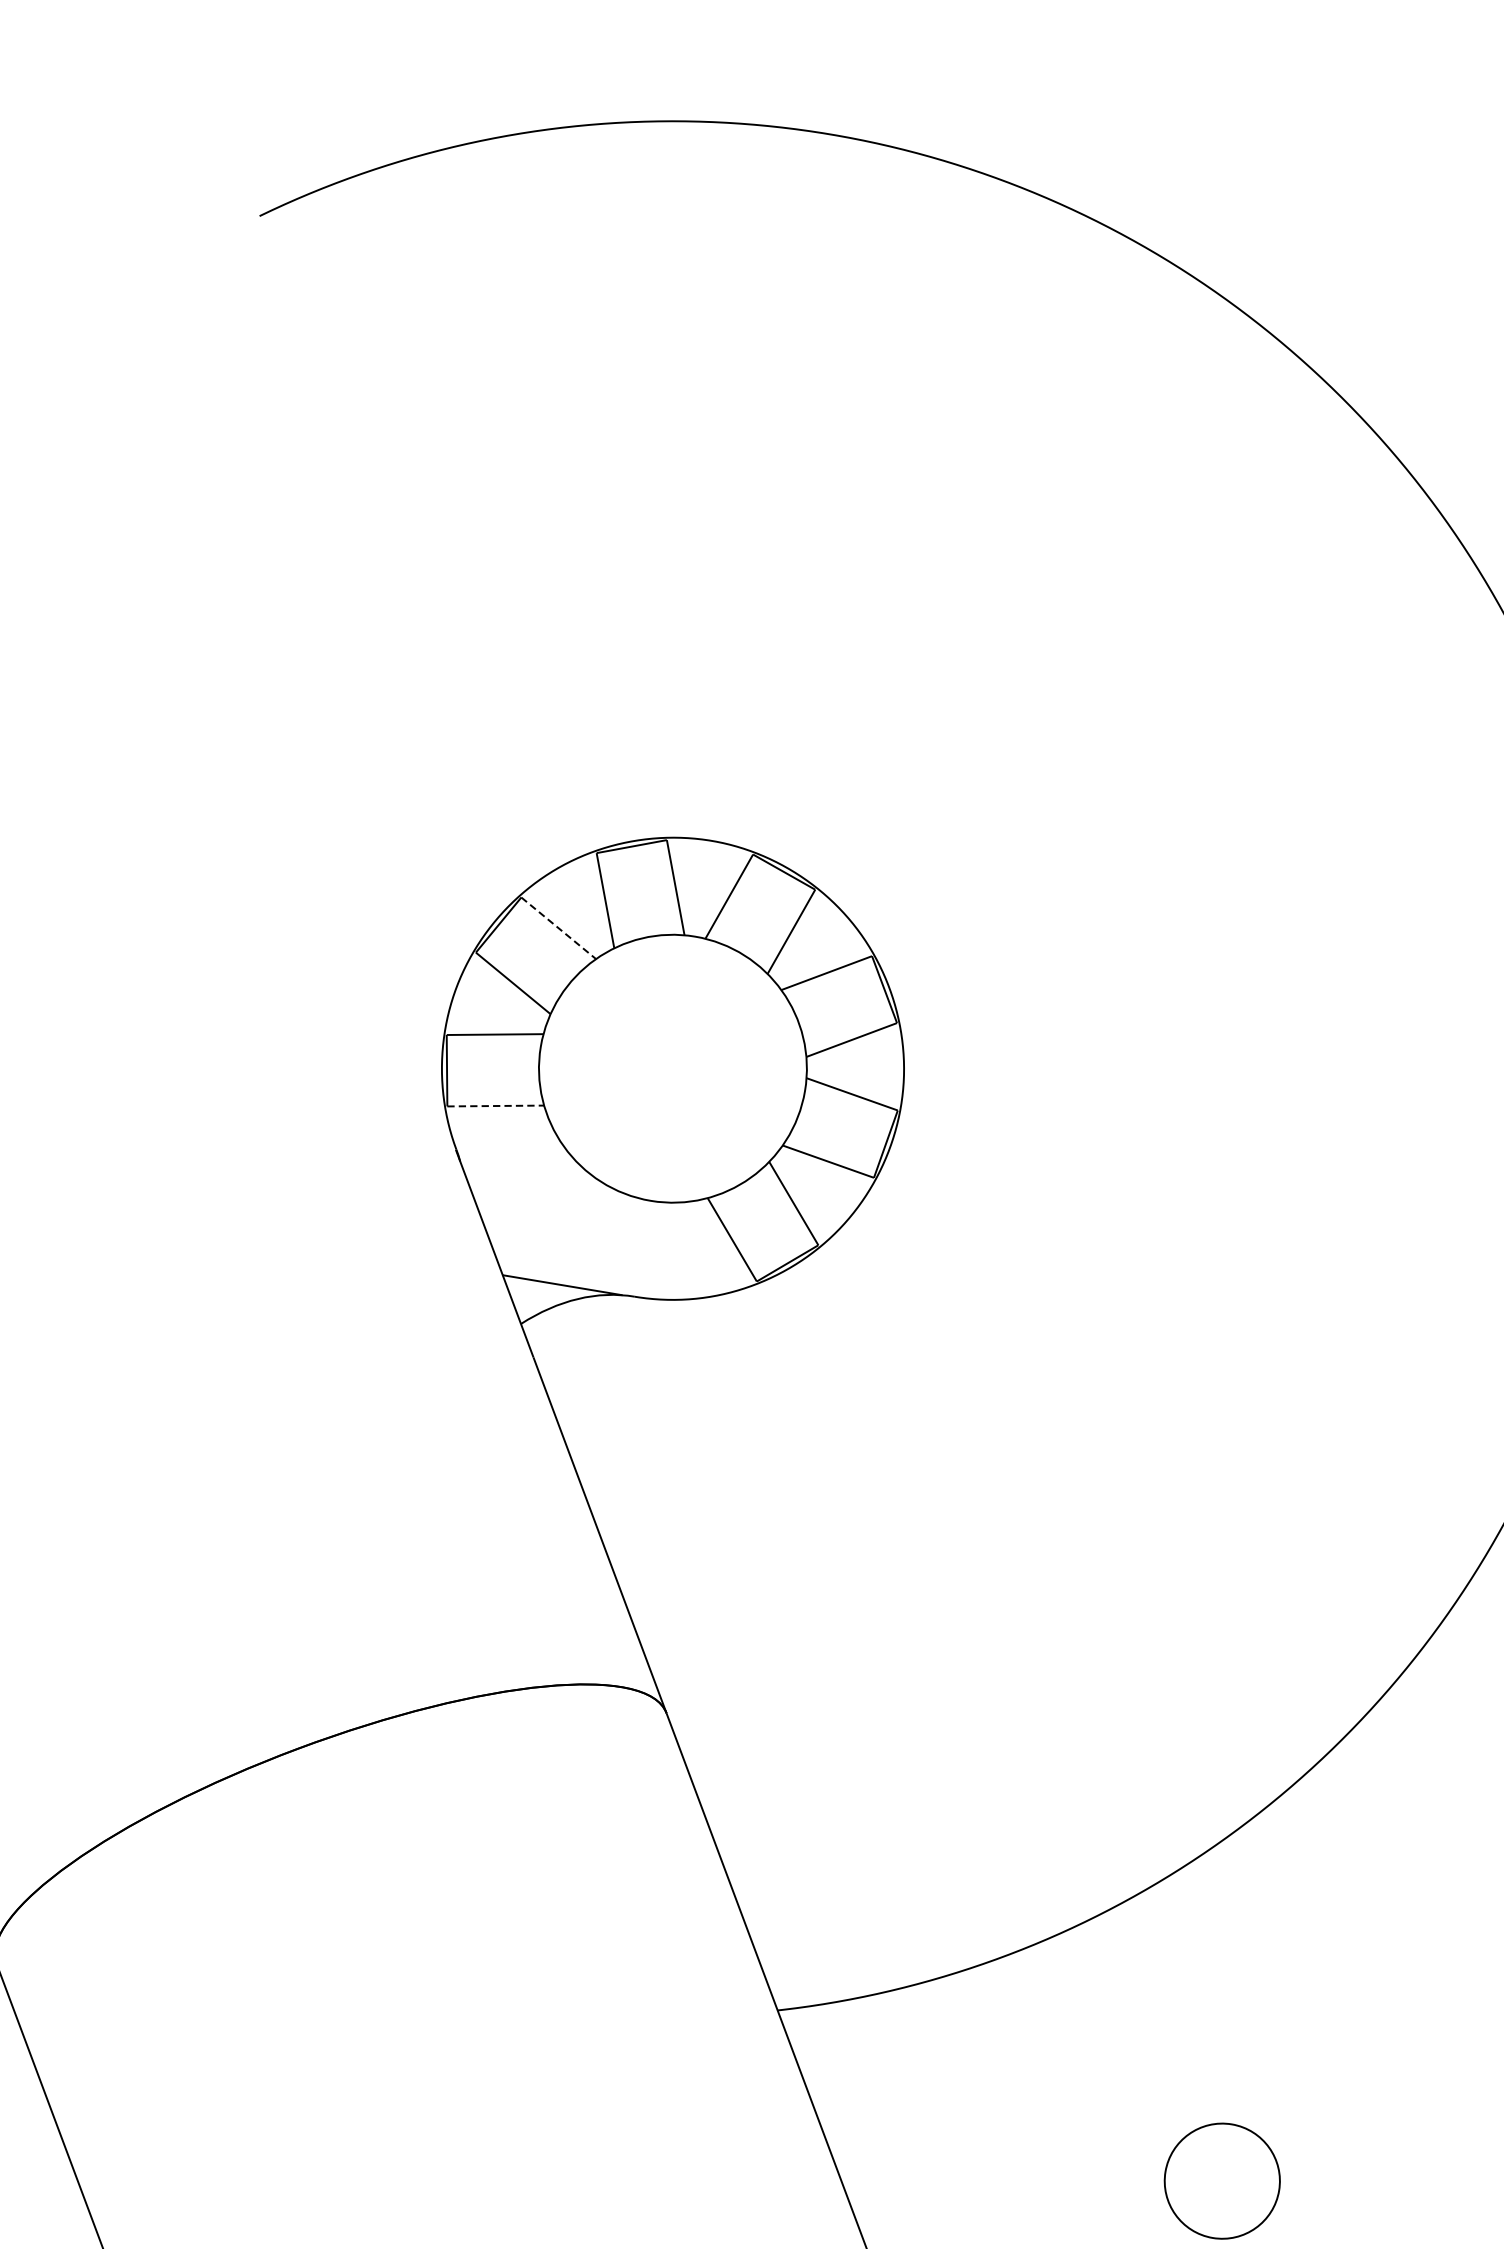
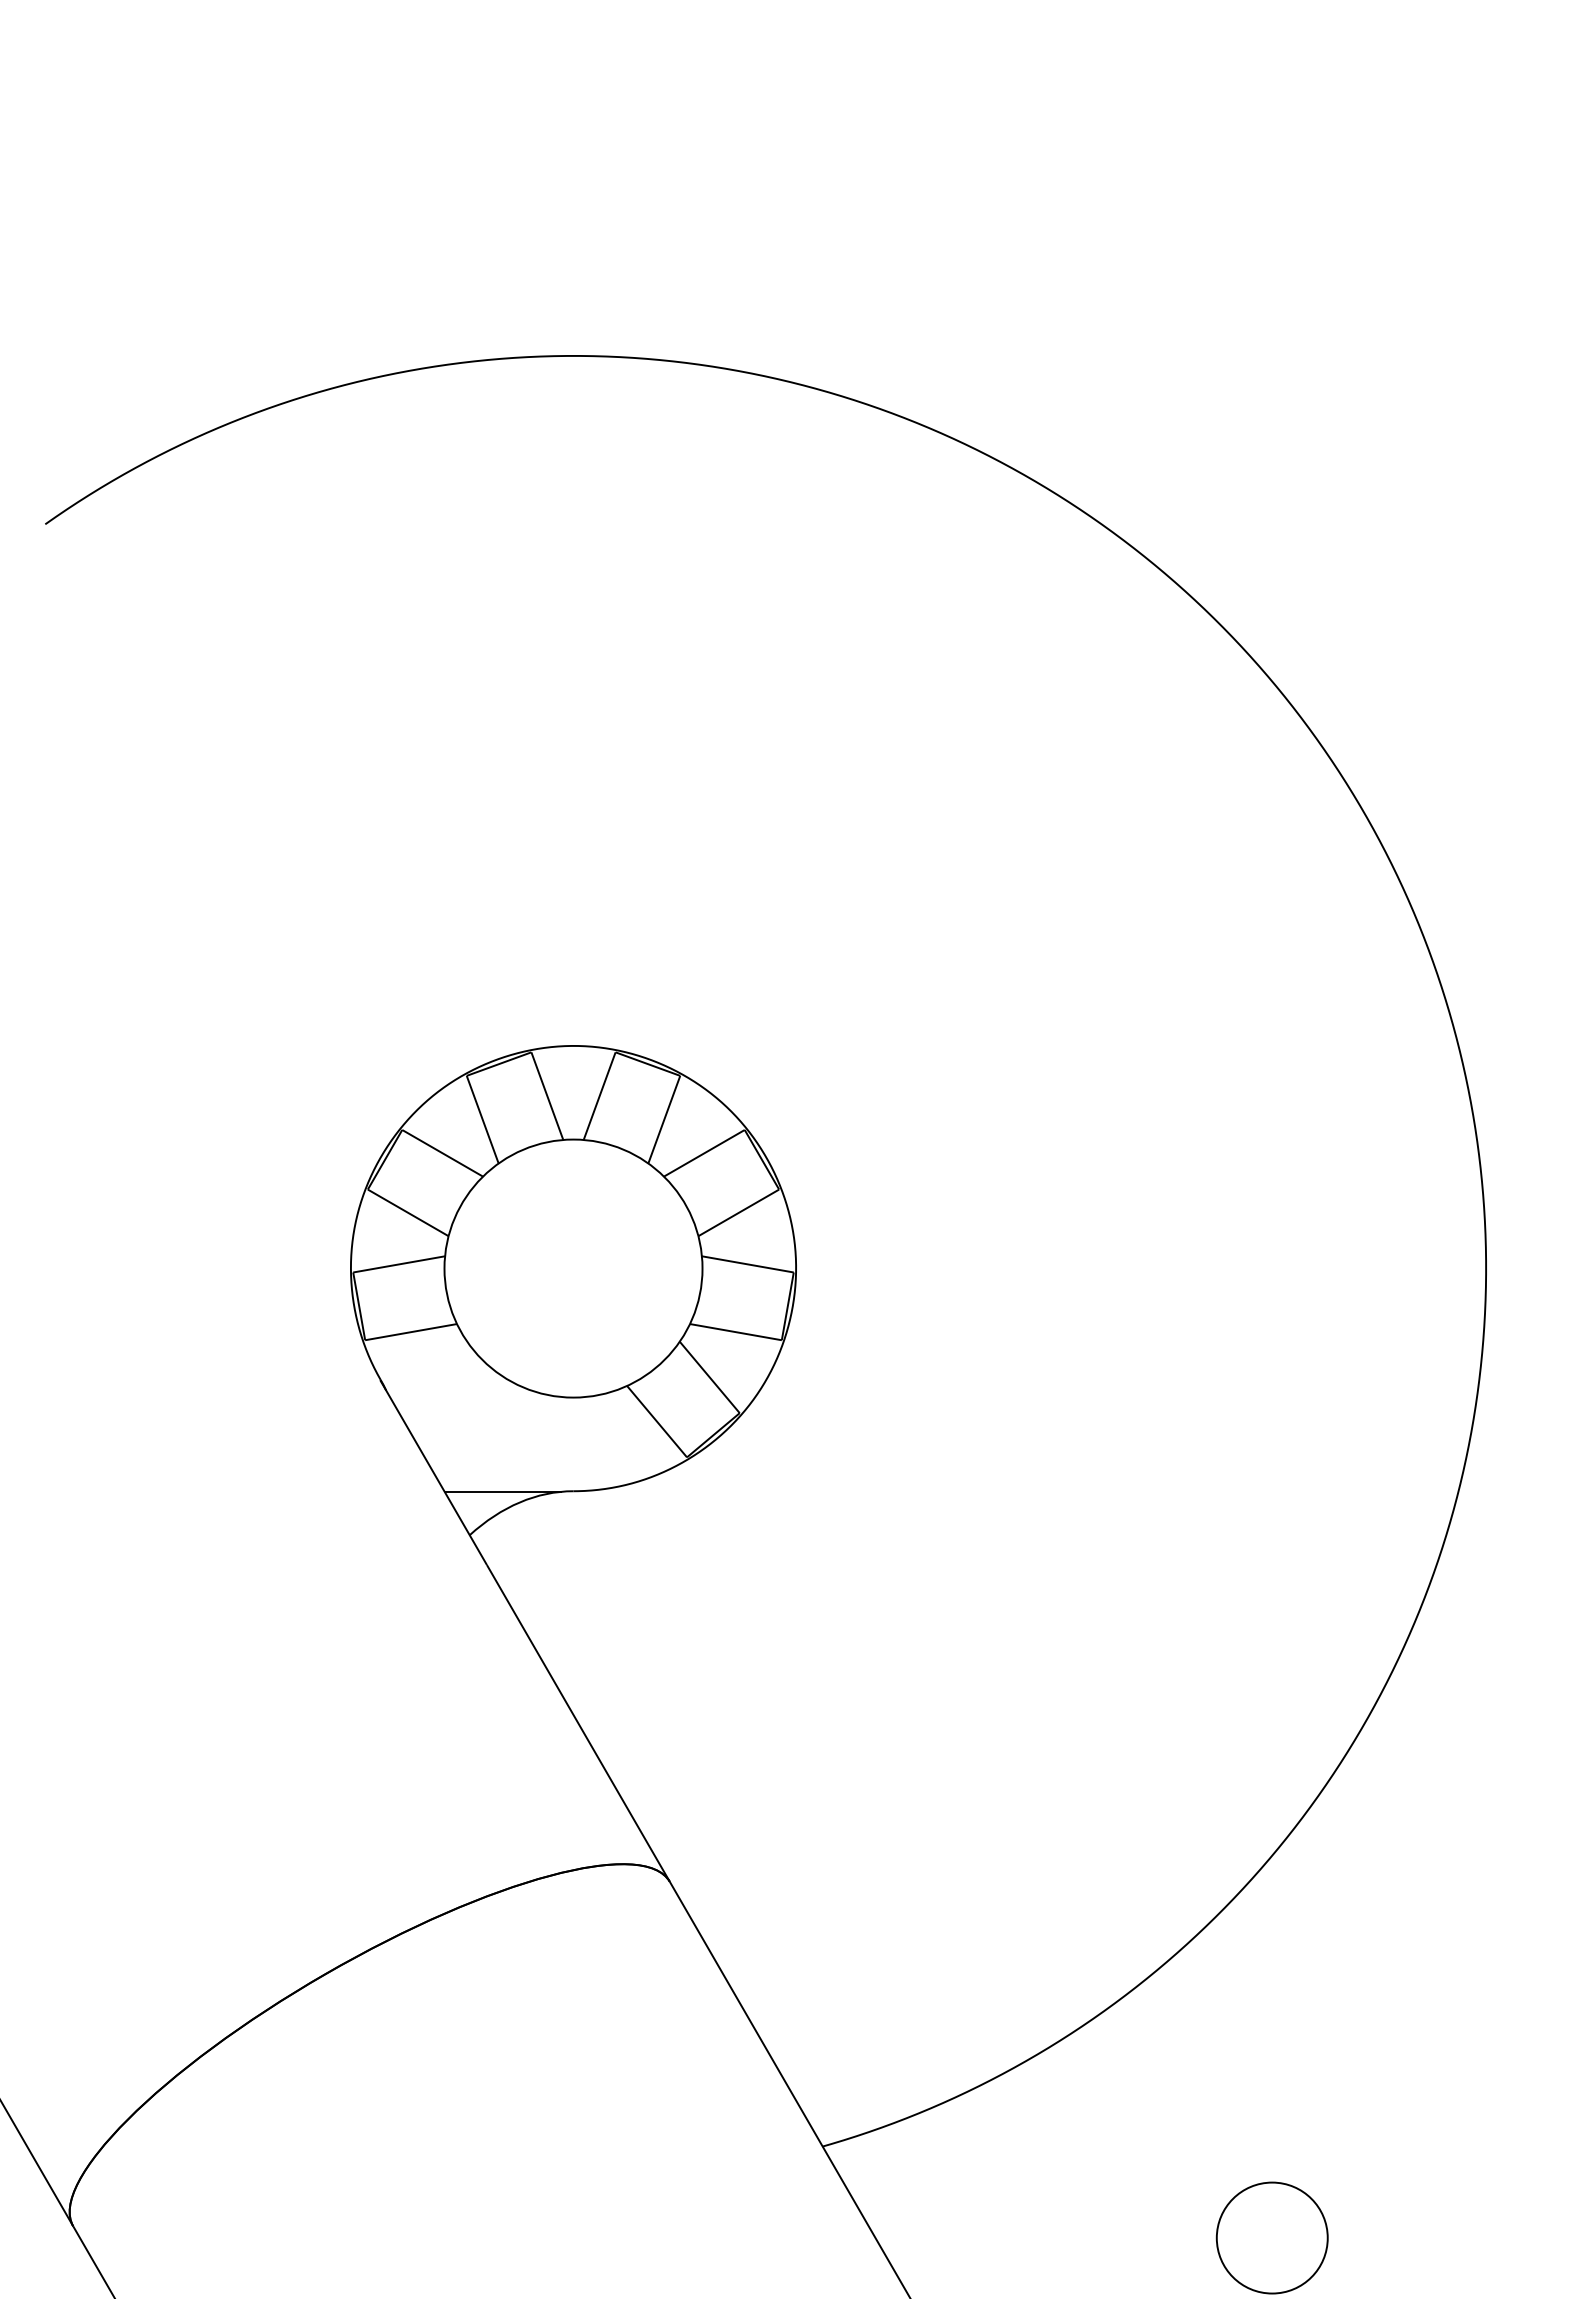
line: (558, 928) -> (442, 1153), dashed -> solid
line: (496, 1106) -> (411, 1332), dashed -> solid

